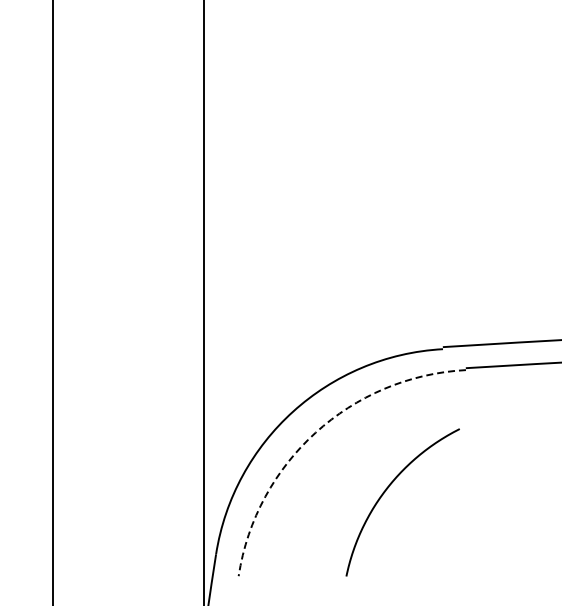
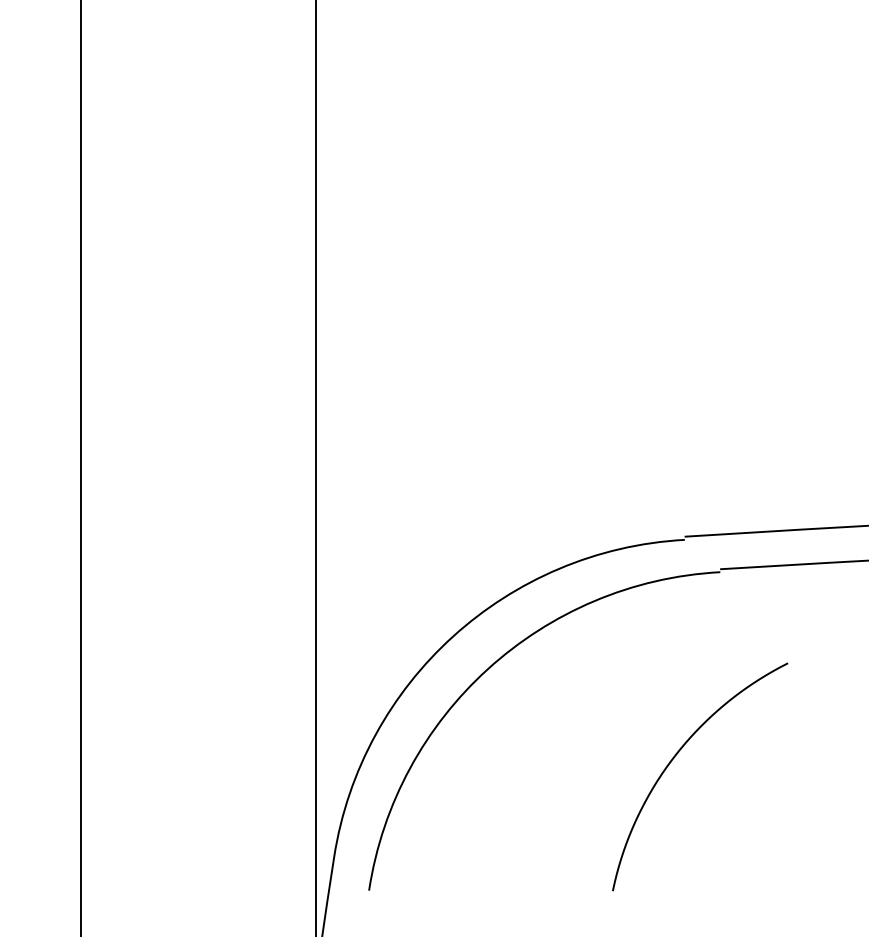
arc: (315, 432) -> (487, 668), dashed -> solid
curve: (385, 492) -> (673, 761), moved

